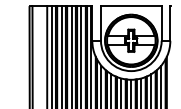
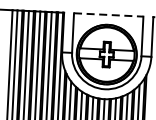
line: (131, 6) -> (108, 15), solid -> dashed

